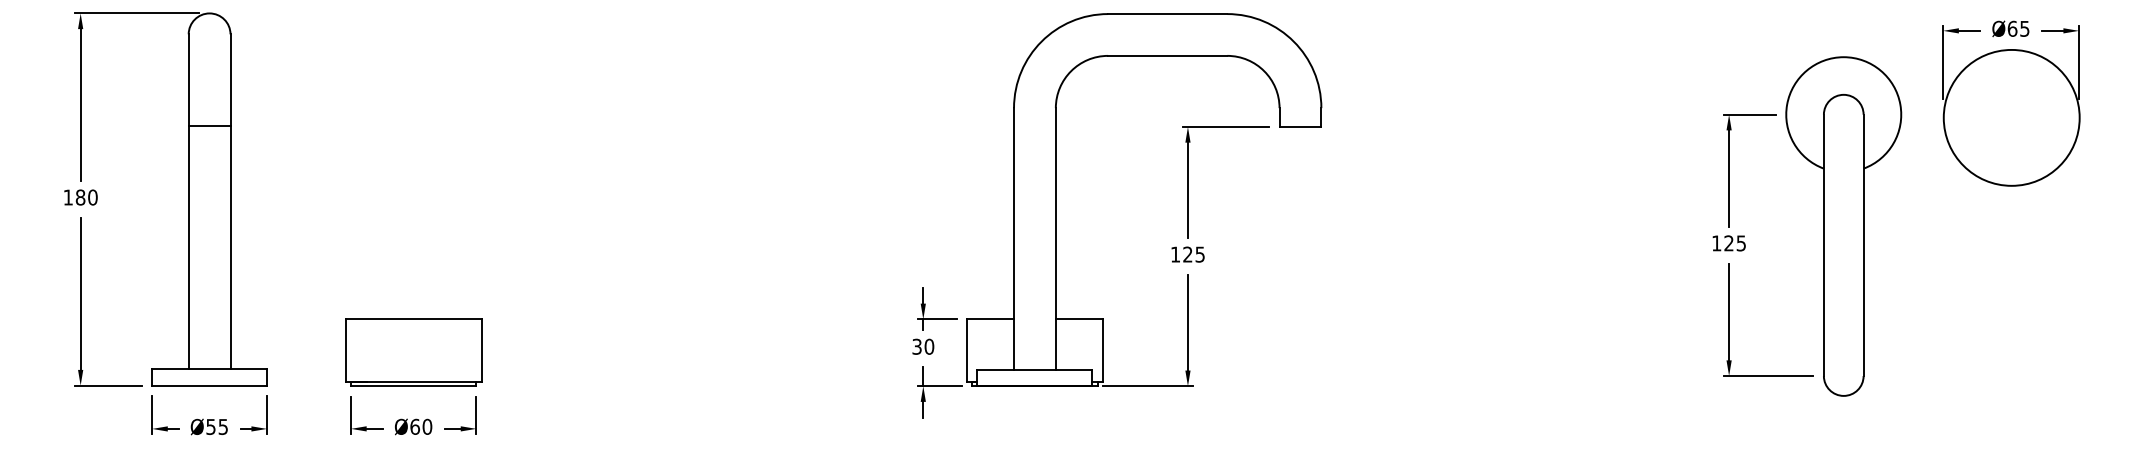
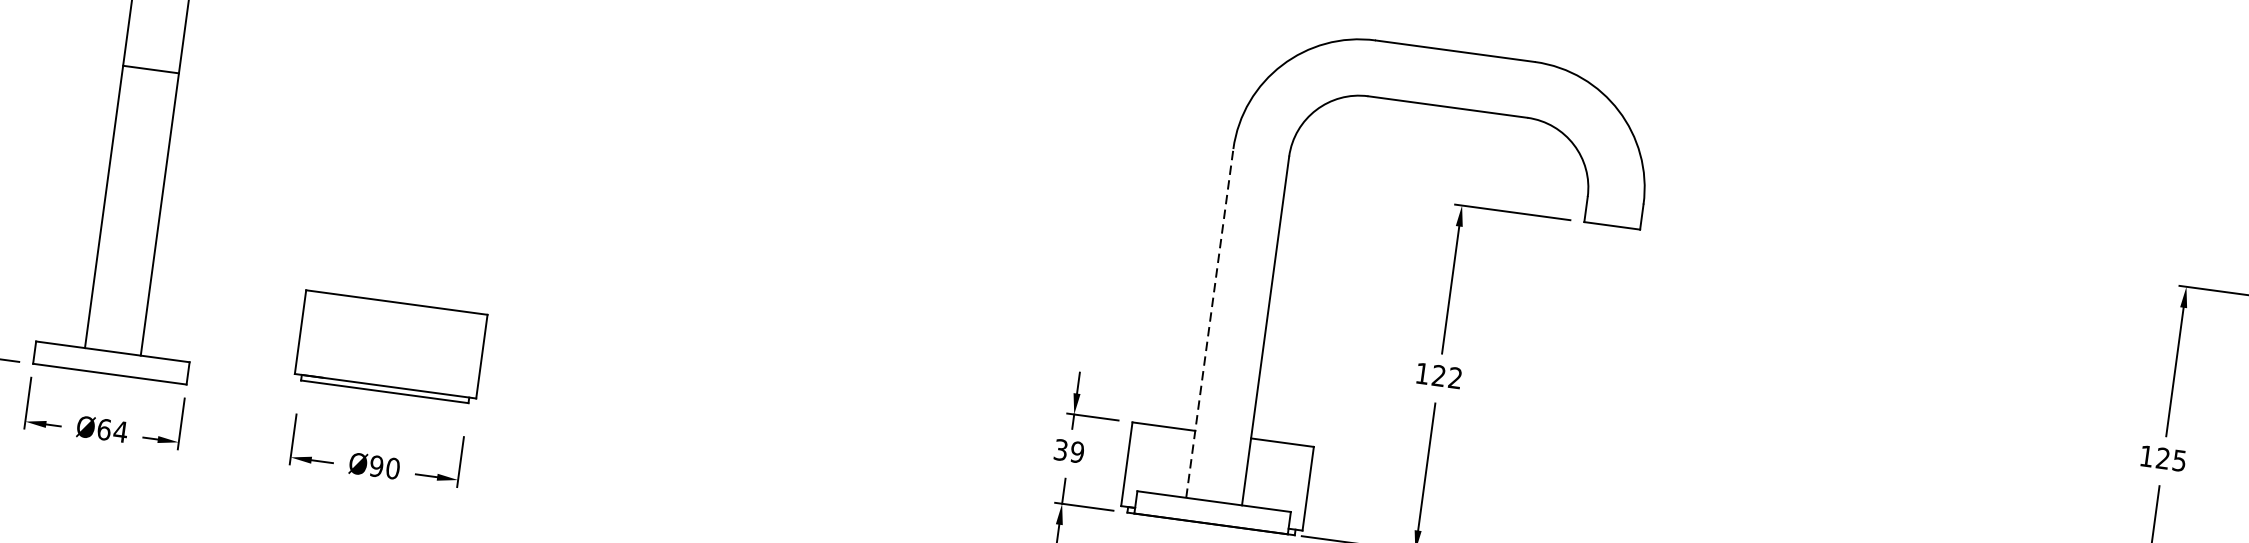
line: (209, 126) -> (150, 69), moved
line: (1014, 238) -> (1210, 323), solid -> dashed
text: (1199, 254) -> (1454, 377), 125 -> 122
text: (929, 346) -> (1077, 451), 30 -> 39
part: (413, 352) -> (390, 346), moved
text: (217, 426) -> (113, 430), Ø55 -> Ø64
text: (415, 426) -> (377, 465), Ø60 -> Ø90

